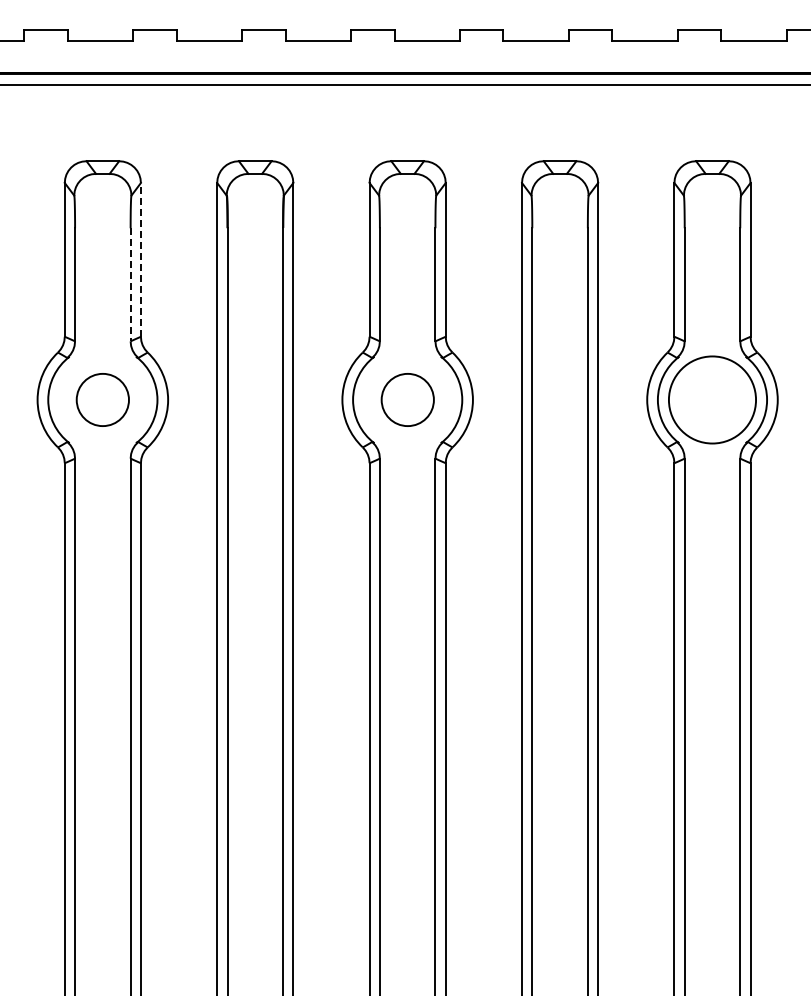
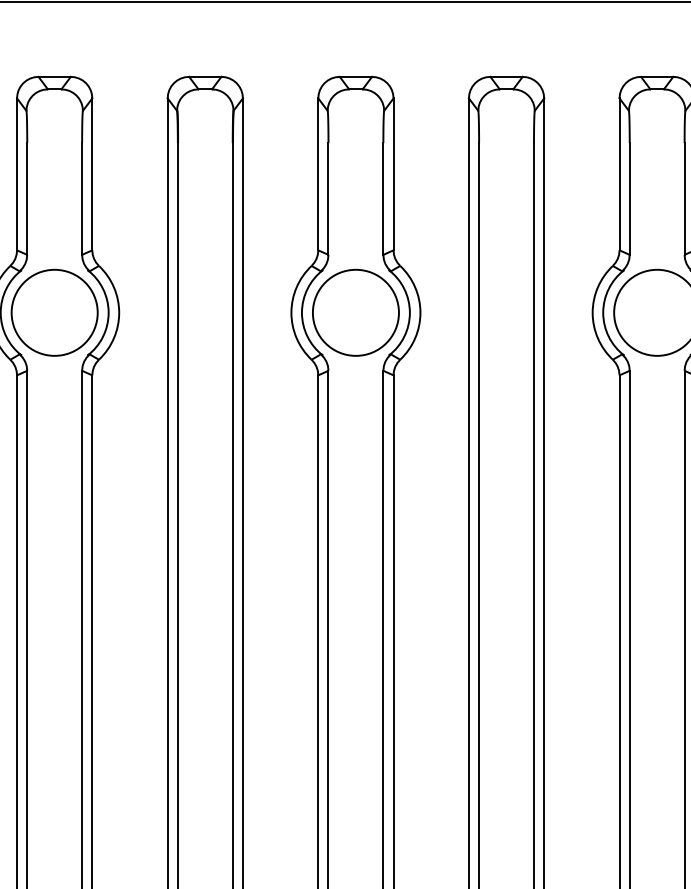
line: (140, 259) -> (91, 173), dashed -> solid
line: (130, 284) -> (81, 198), dashed -> solid
circle: (102, 399) -> (54, 312), size x1.67
circle: (407, 399) -> (355, 312), size x1.67

